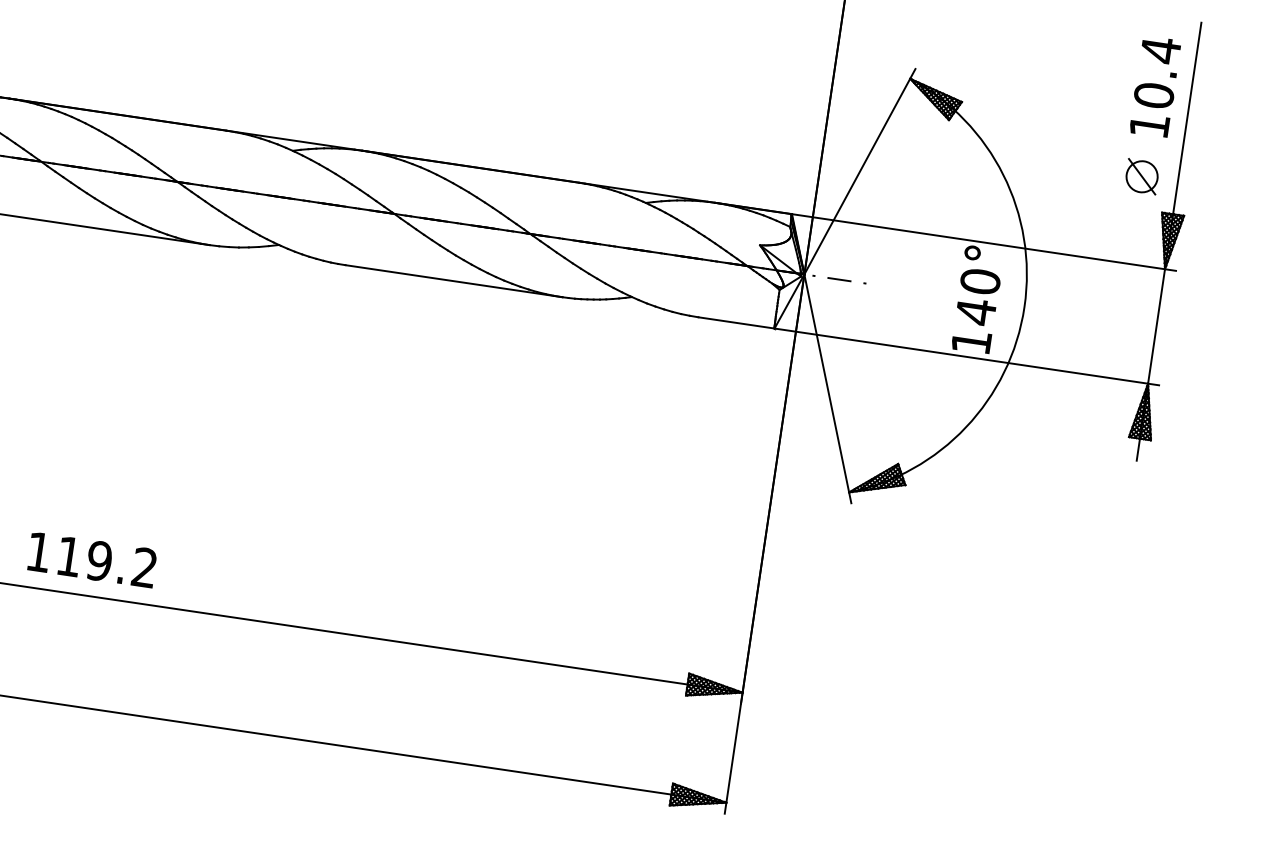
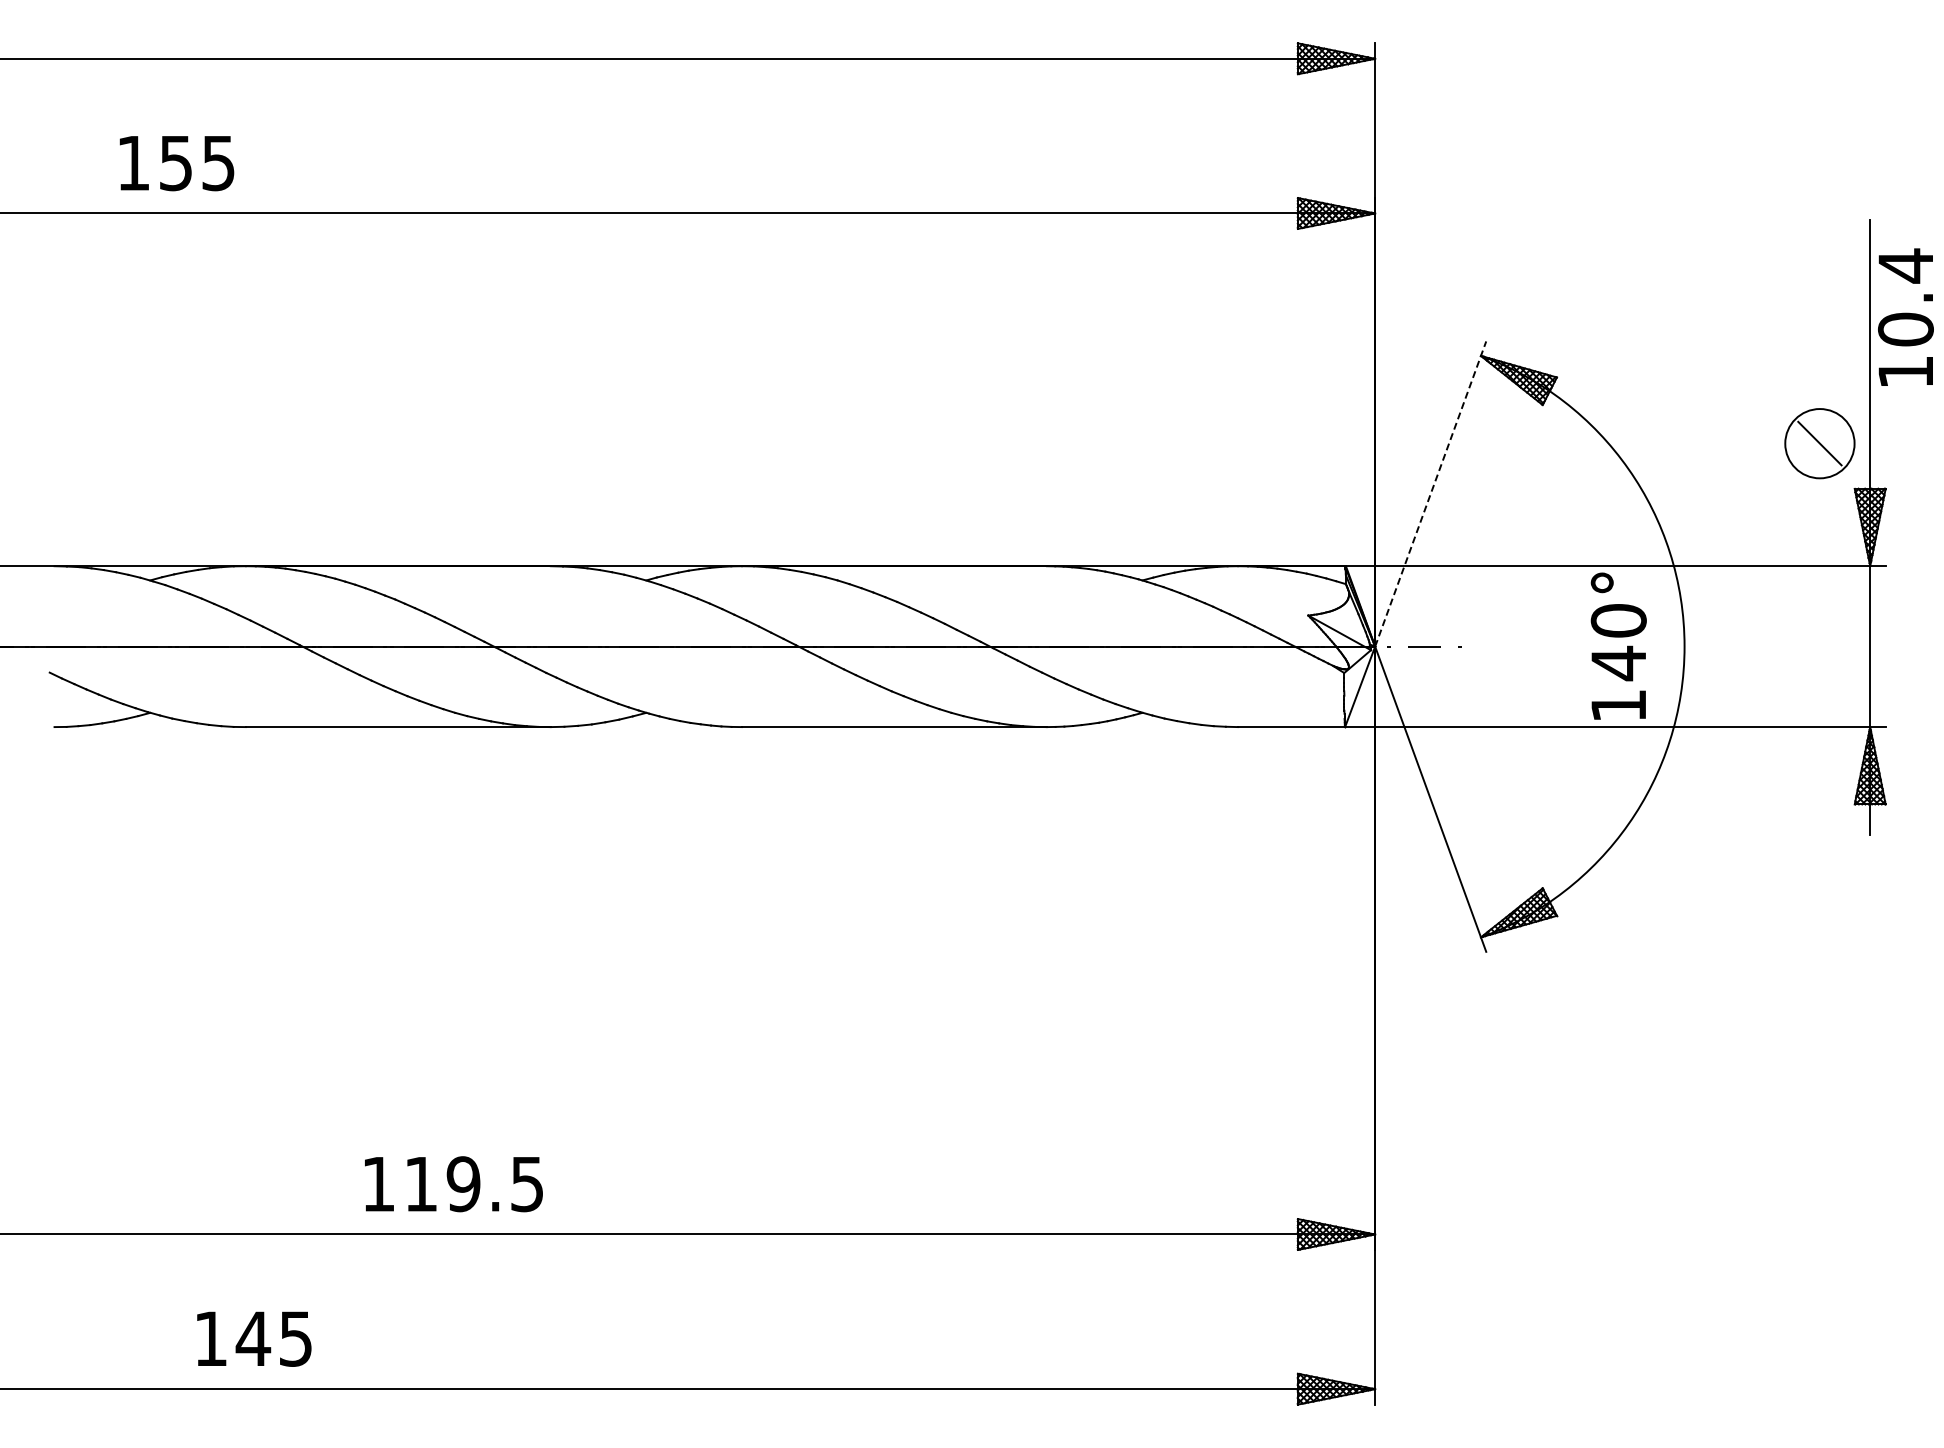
text: (1155, 86) -> (1905, 316), moved
line: (859, 171) -> (1430, 493), solid -> dashed
circle: (1141, 176) -> (1819, 443), size x1.6
text: (144, 567) -> (526, 1184), 119.2 -> 119.5

